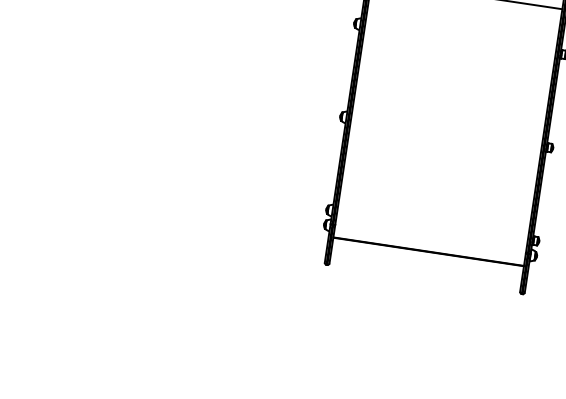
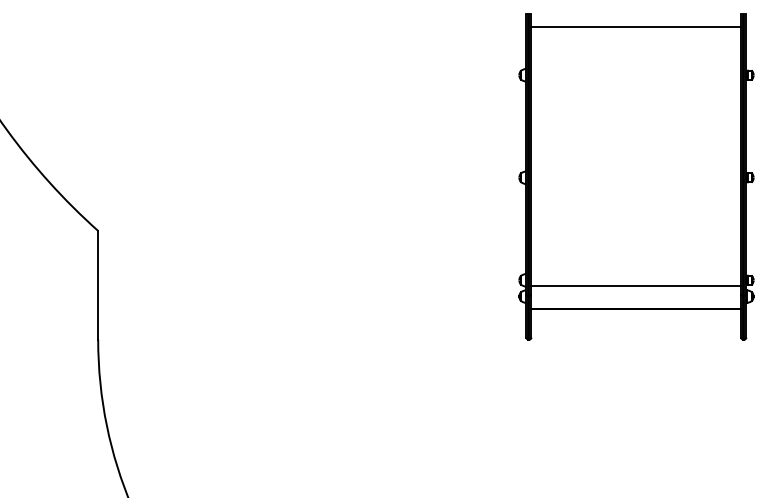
line: (431, 231) -> (636, 286), added

